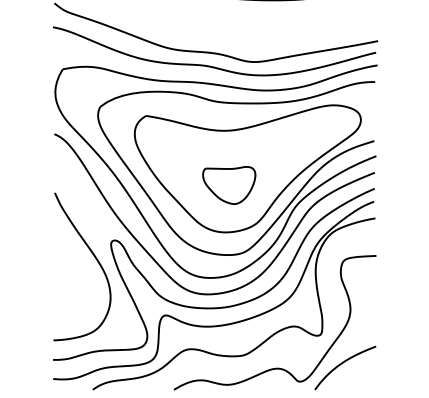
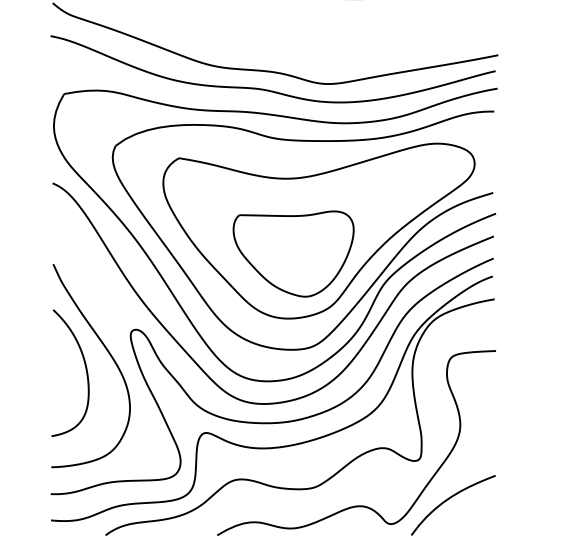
part: (228, 185) -> (292, 254), size x1.67
curve: (77, 267) -> (84, 366), added

